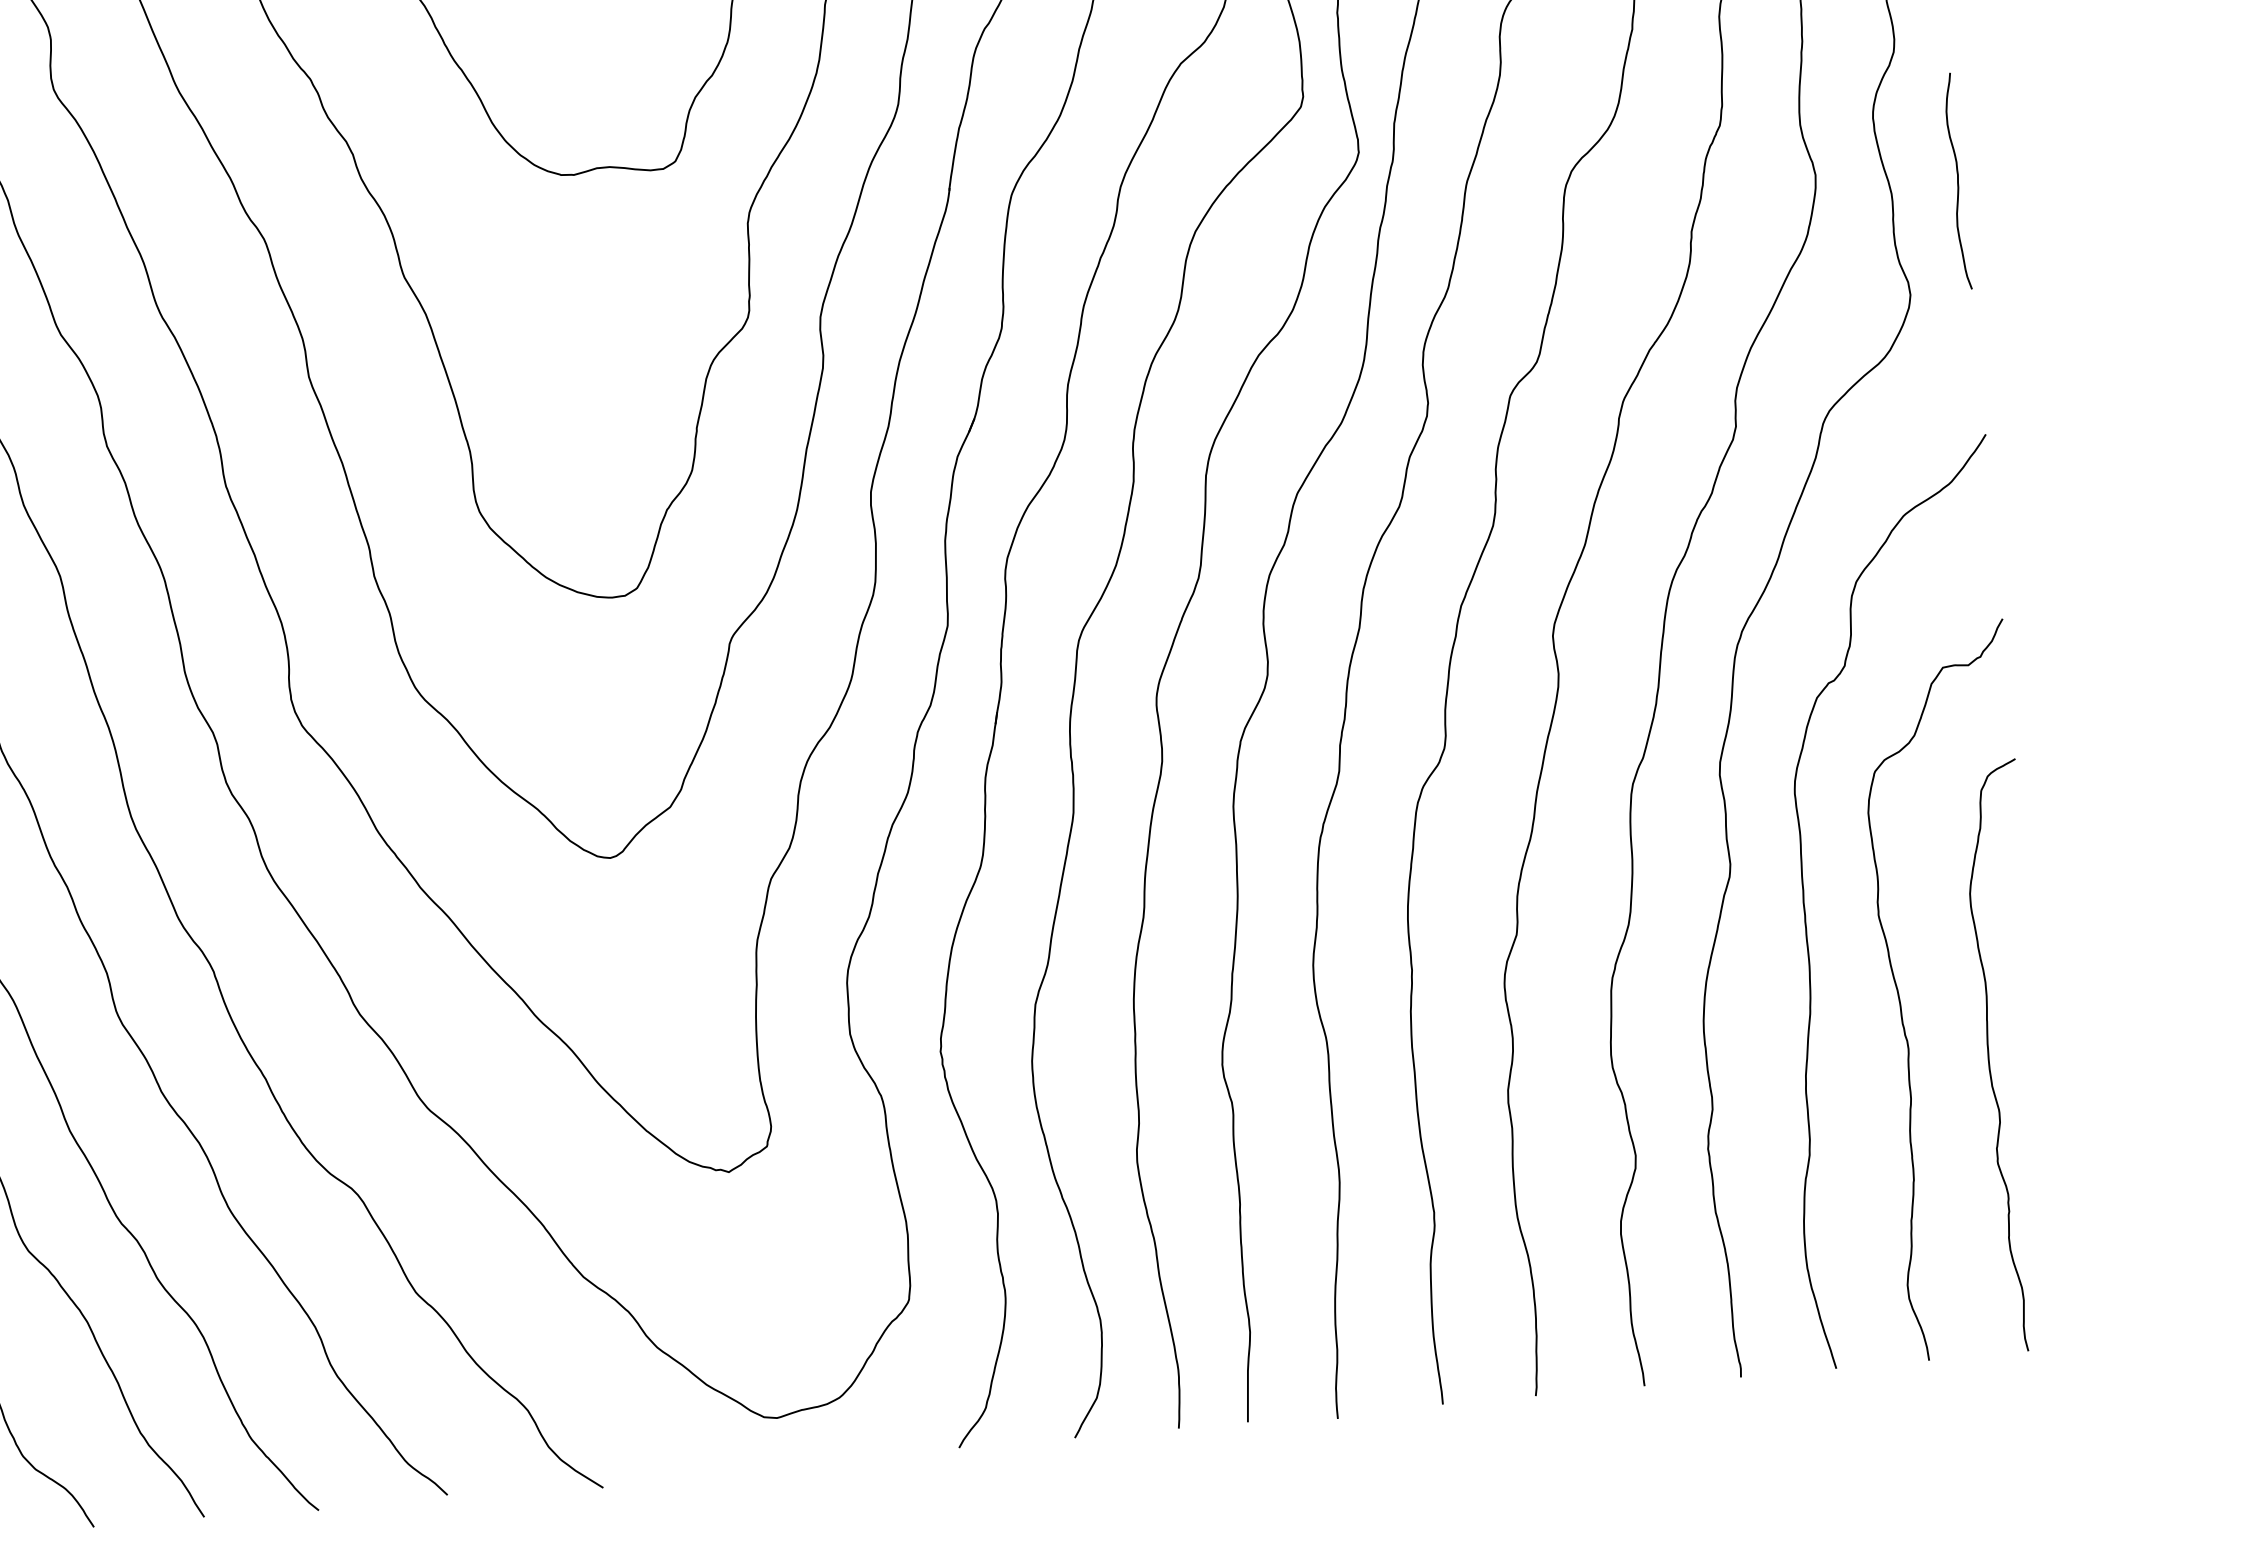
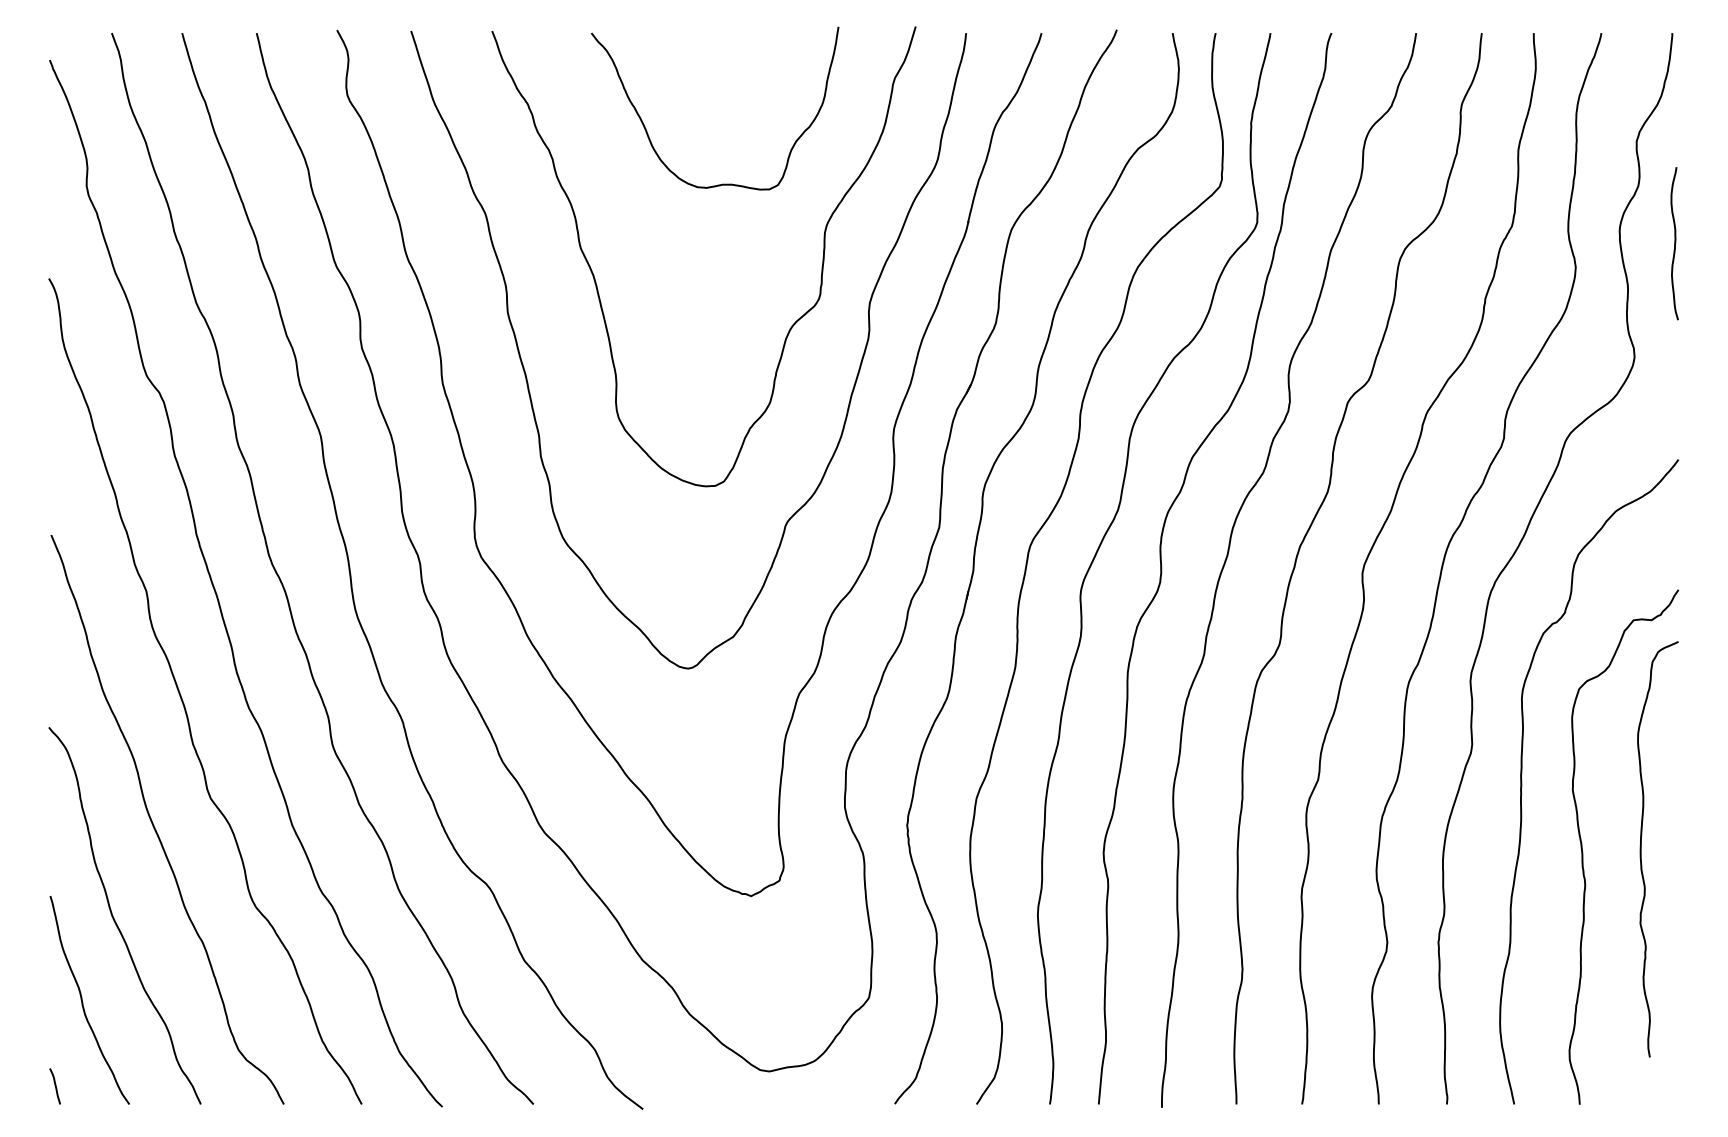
curve: (1957, 181) -> (1674, 243), moved
curve: (1989, 1057) -> (1641, 849), moved

